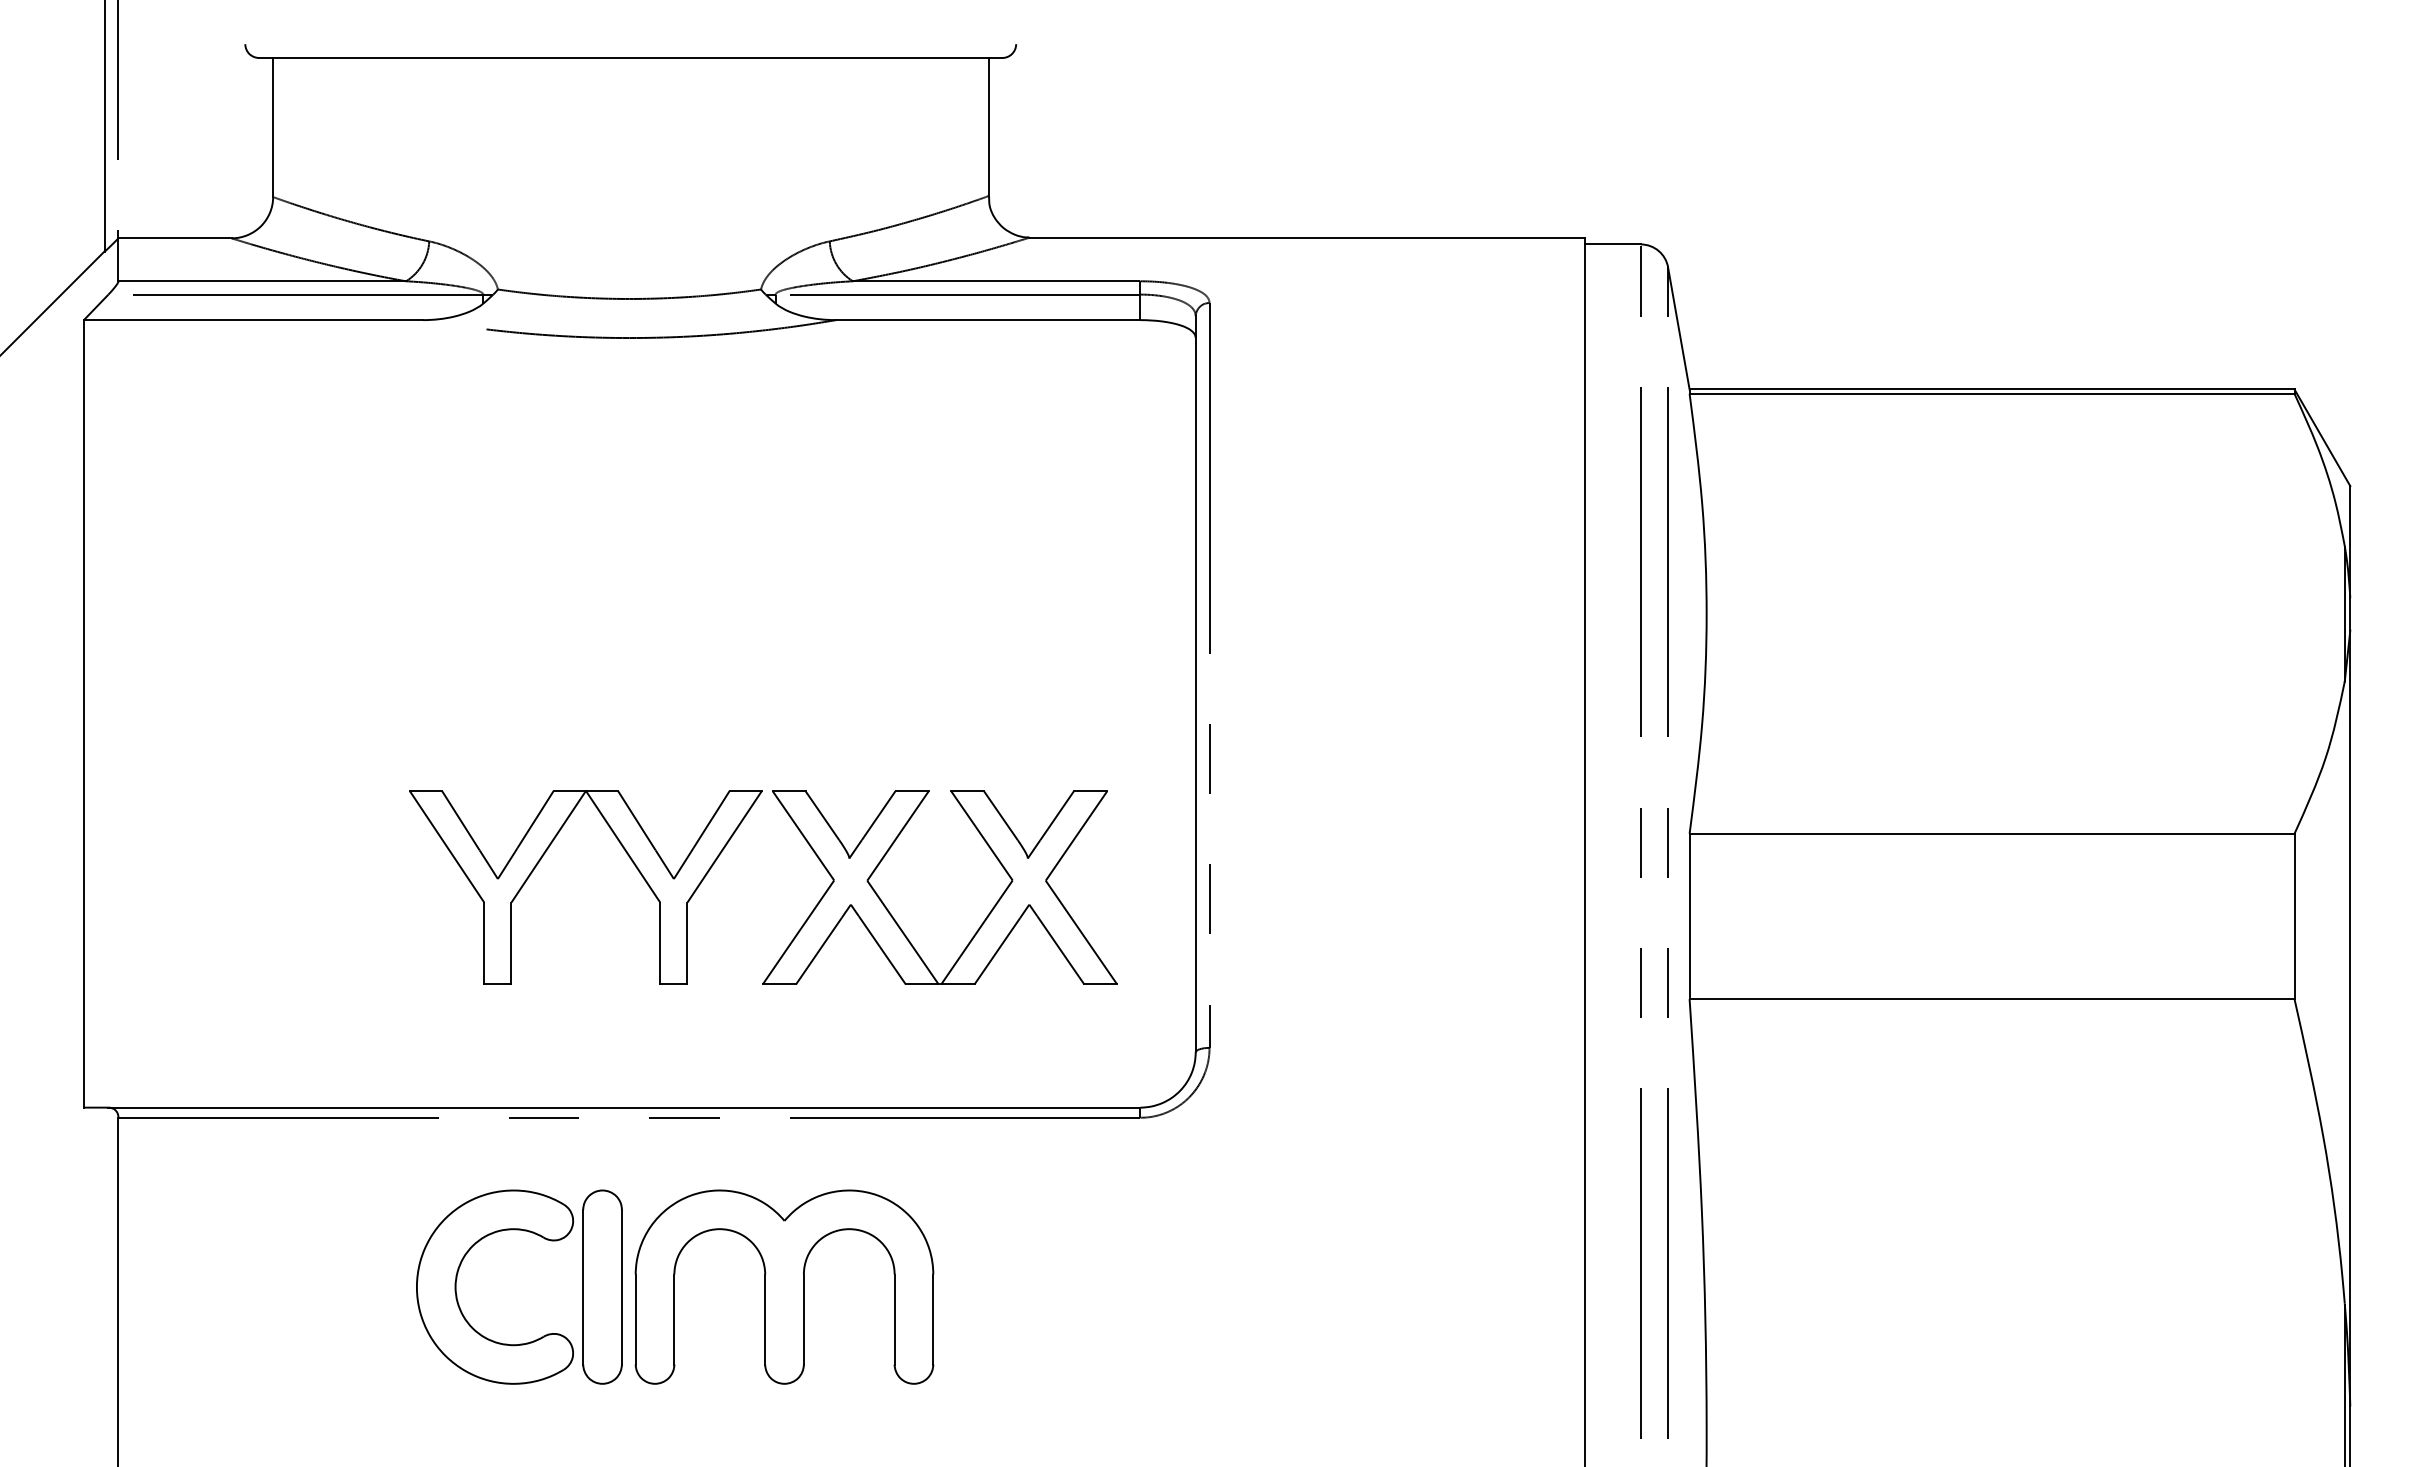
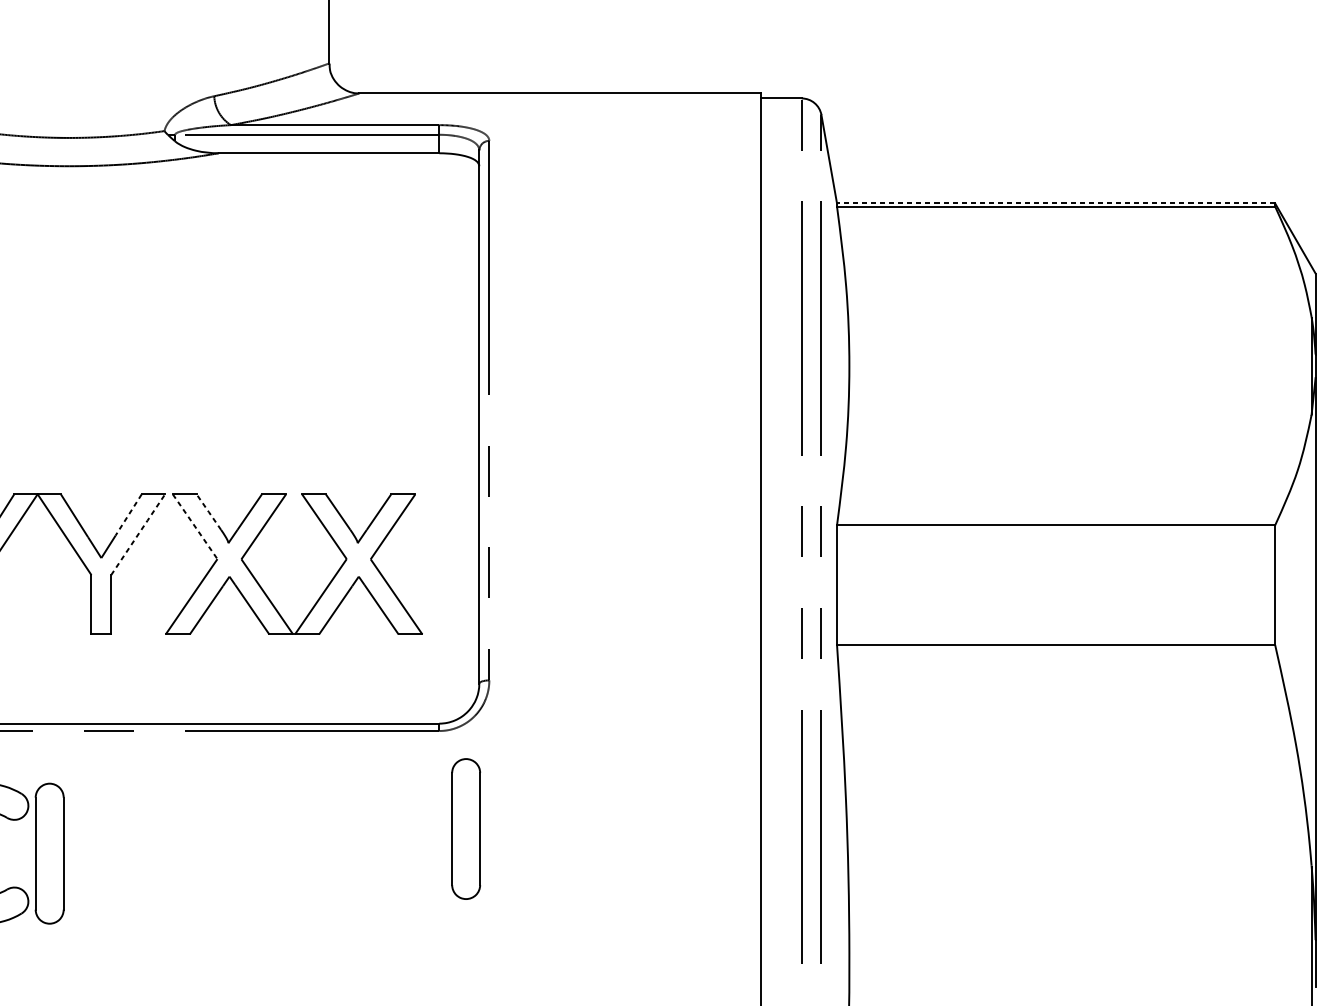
line: (1991, 389) -> (1055, 203), solid -> dashed
line: (822, 815) -> (208, 512), solid -> dashed
line: (711, 819) -> (128, 514), solid -> dashed
line: (803, 835) -> (195, 526), solid -> dashed
line: (724, 846) -> (138, 534), solid -> dashed
part: (1177, 1252) -> (466, 828), added
part: (784, 1286) -> (181, 853), removed

